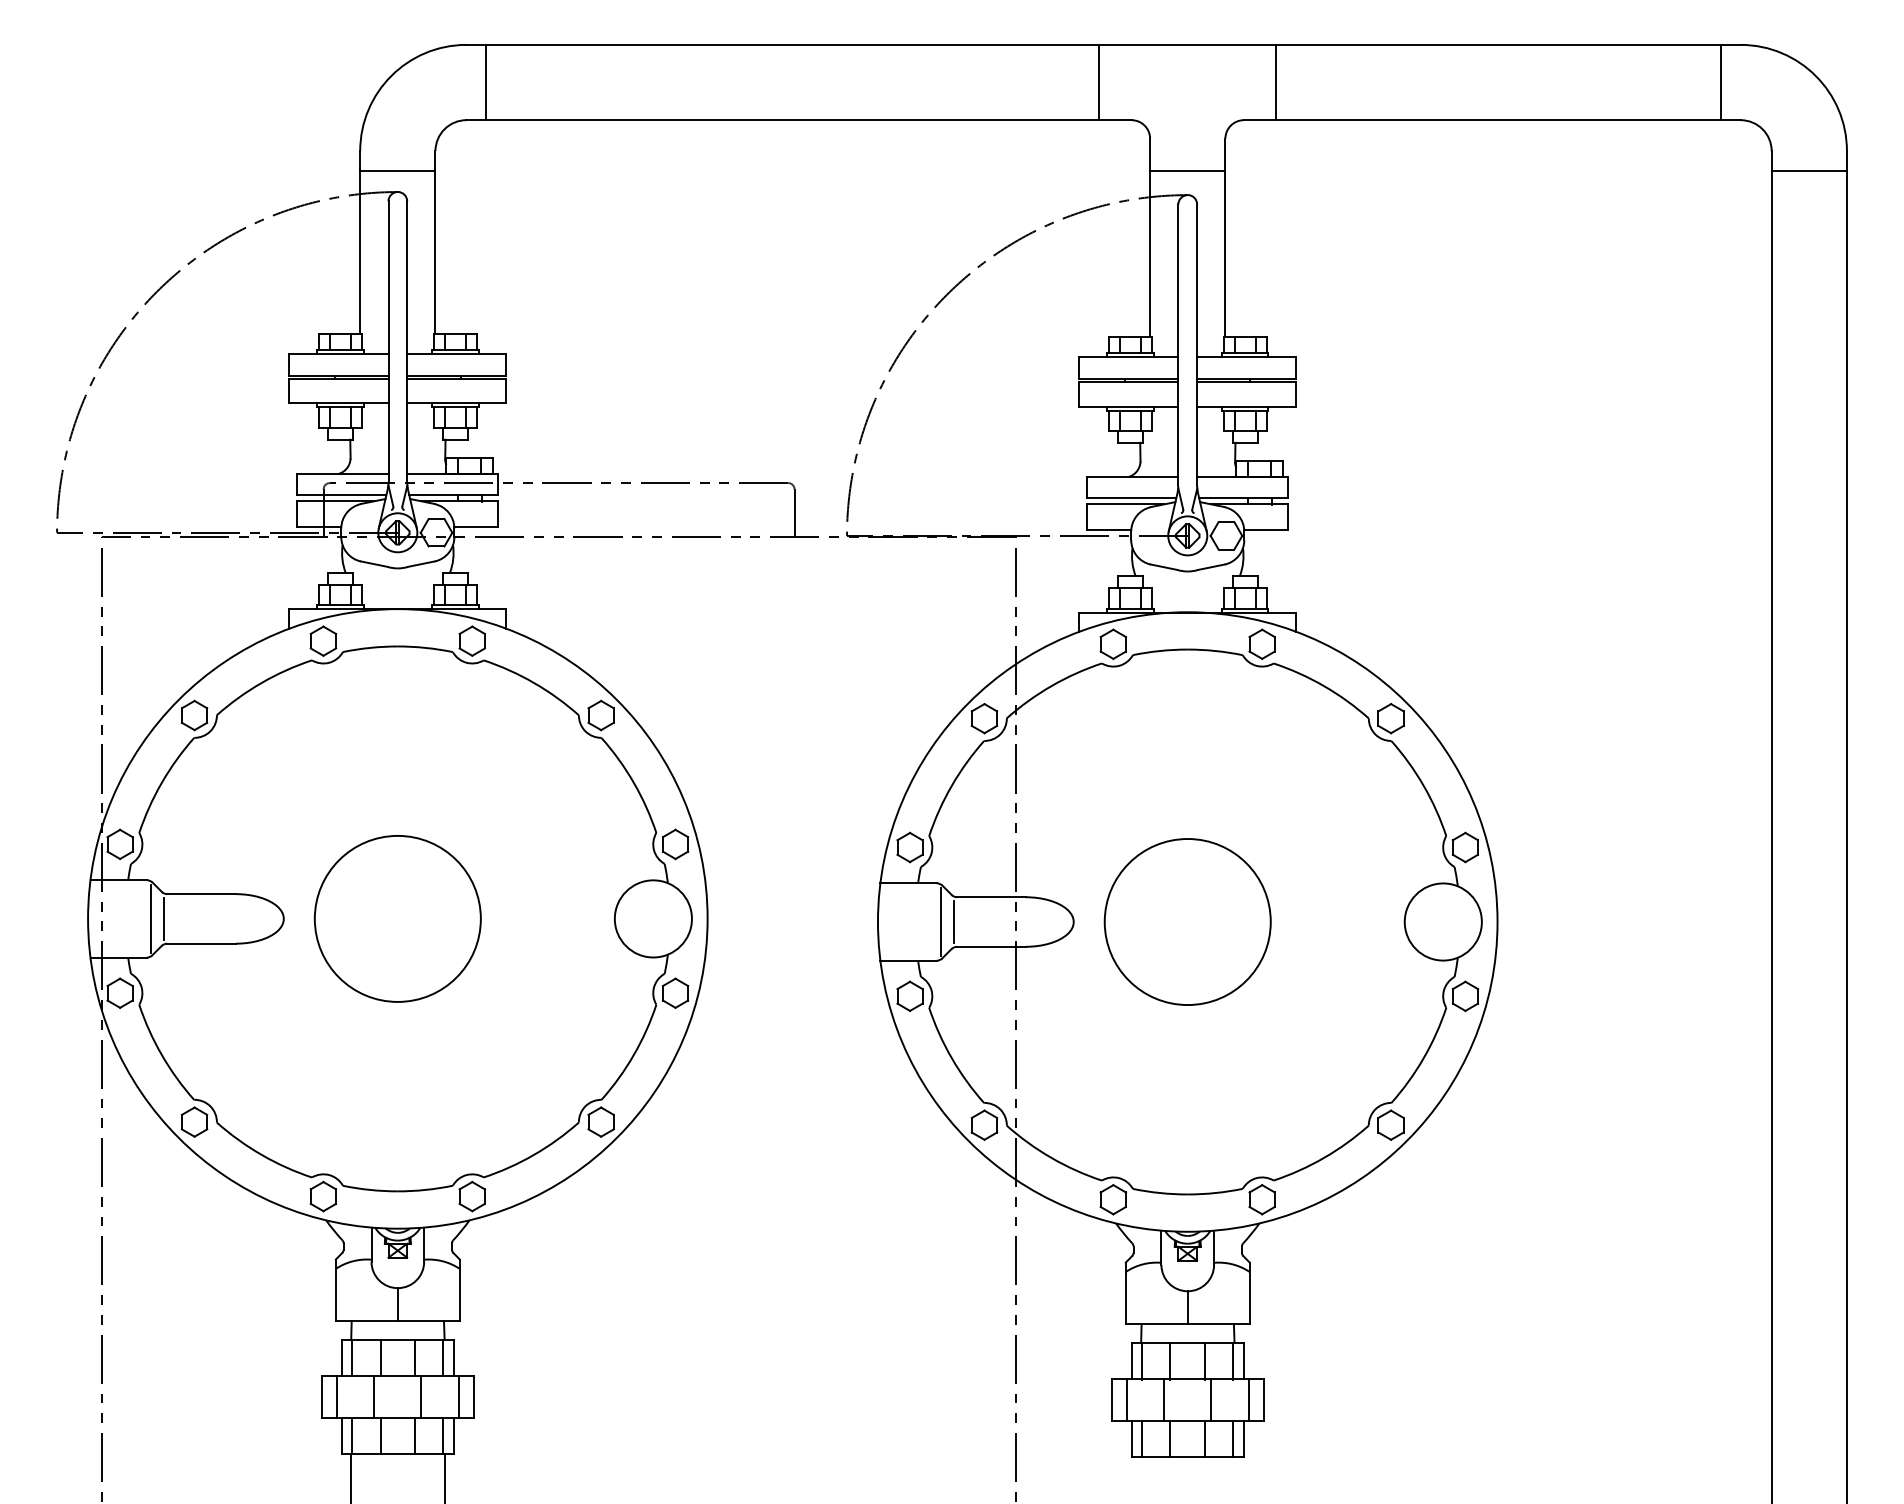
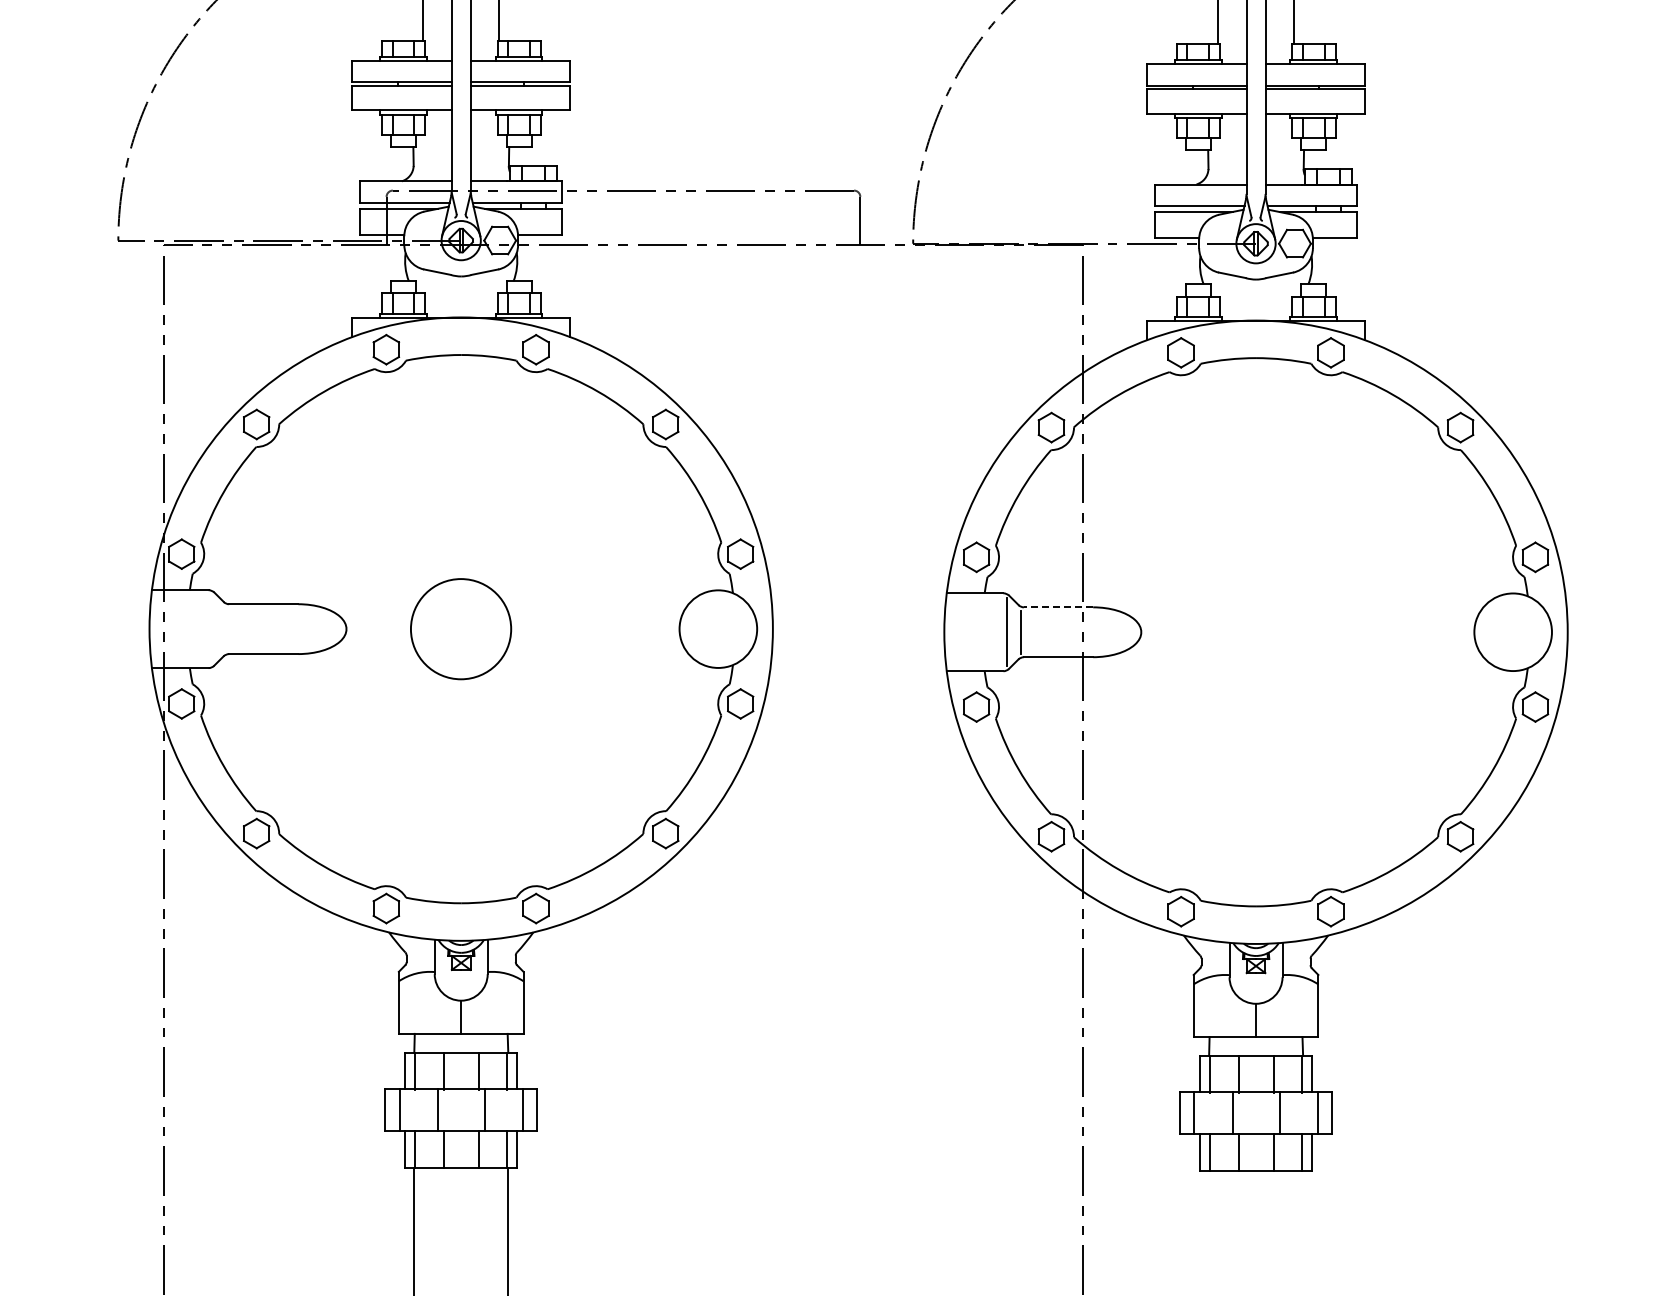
line: (991, 897) -> (1058, 607), solid -> dashed
line: (150, 918) -> (212, 628), removed
line: (164, 918) -> (226, 628), removed
circle: (397, 918) -> (460, 628), size x0.6
circle: (1187, 921) -> (1255, 631), removed

